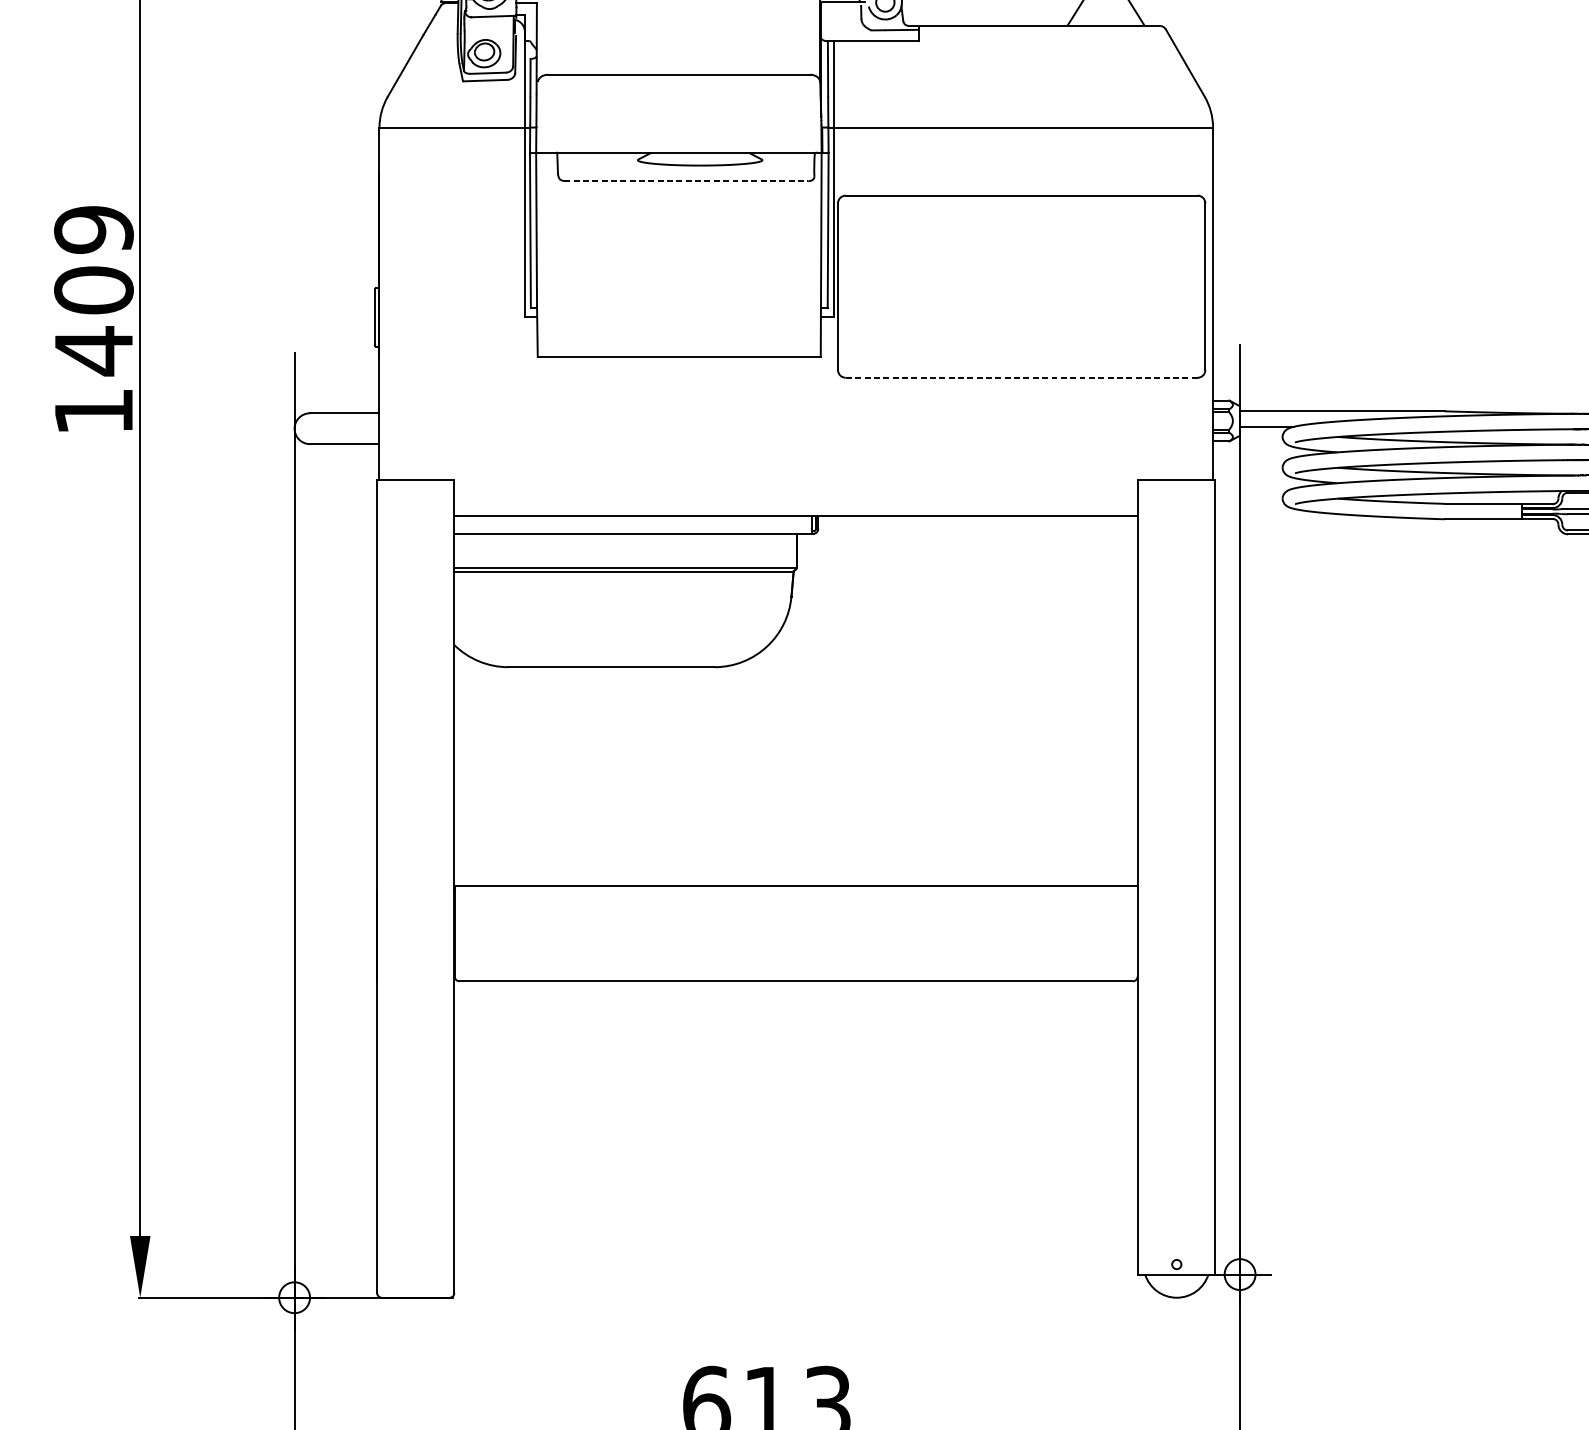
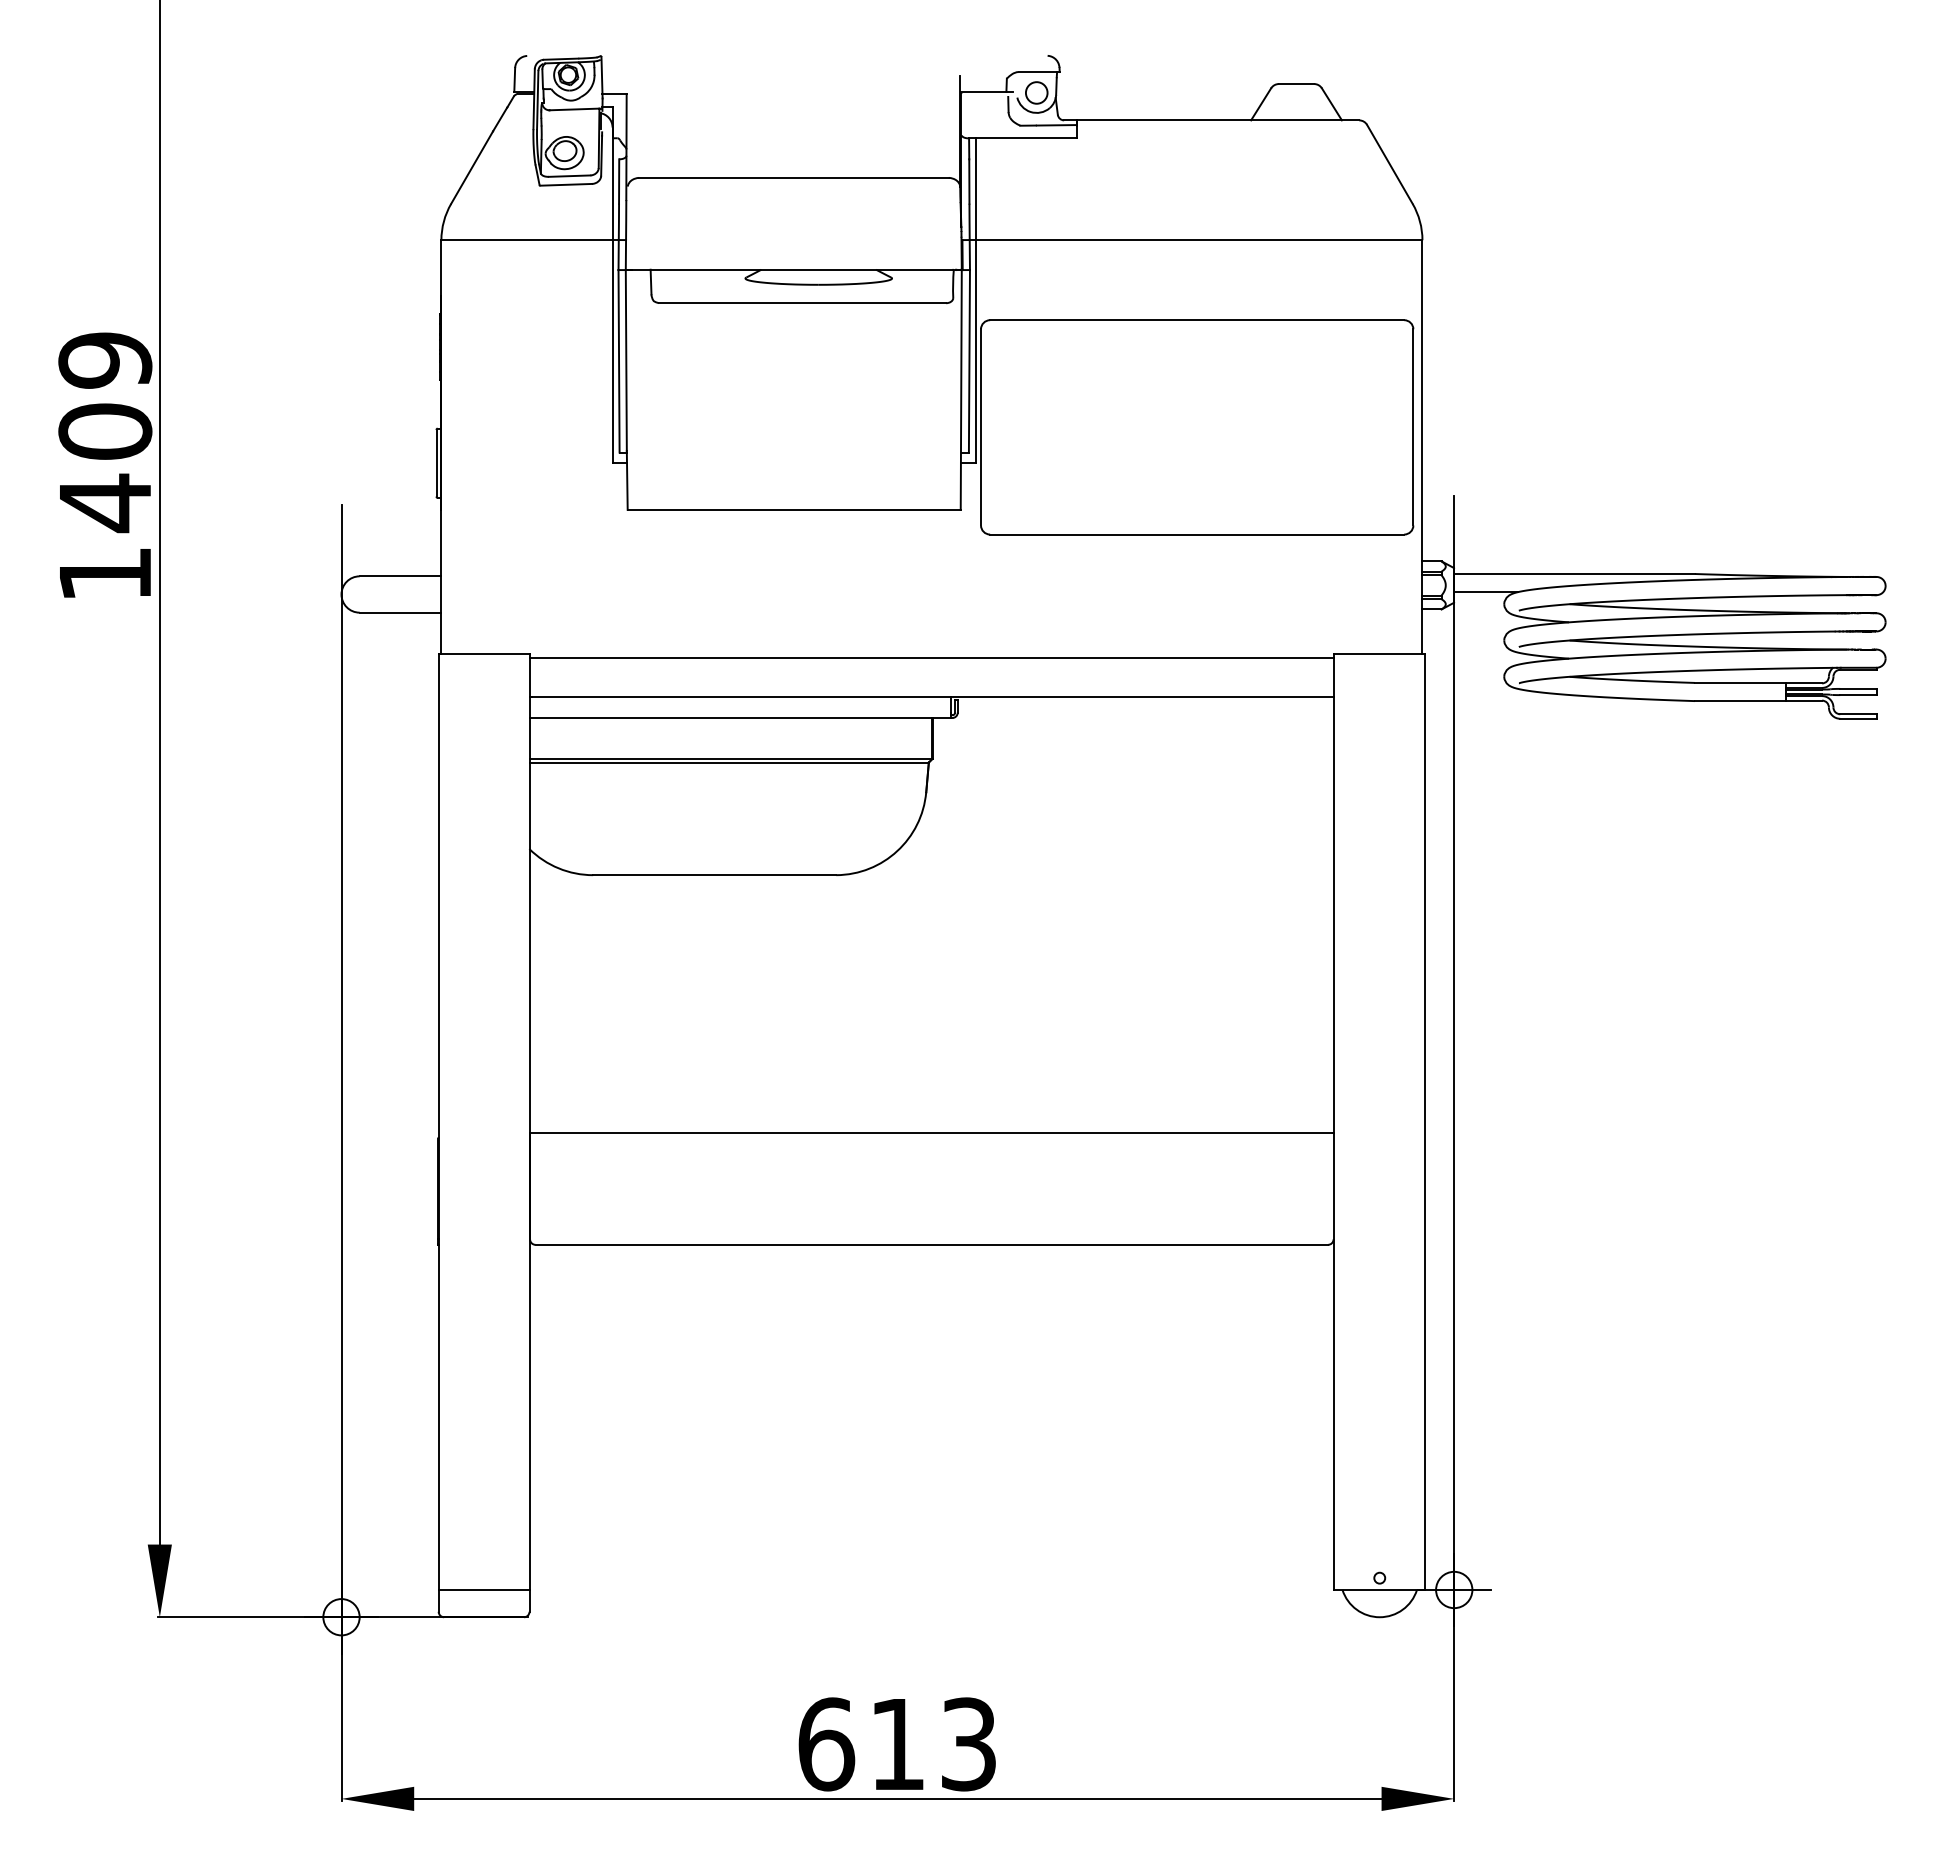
line: (686, 181) -> (802, 303), dashed -> solid
line: (1021, 377) -> (1196, 534), dashed -> solid
line: (795, 483) -> (931, 658), added
line: (415, 1274) -> (483, 1589), added

